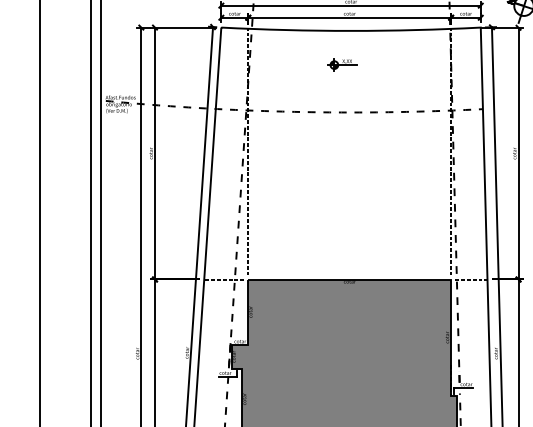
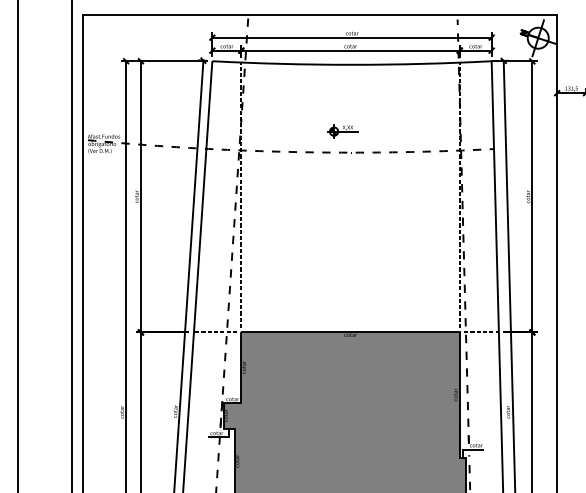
part: (342, 64) -> (342, 131), moved

